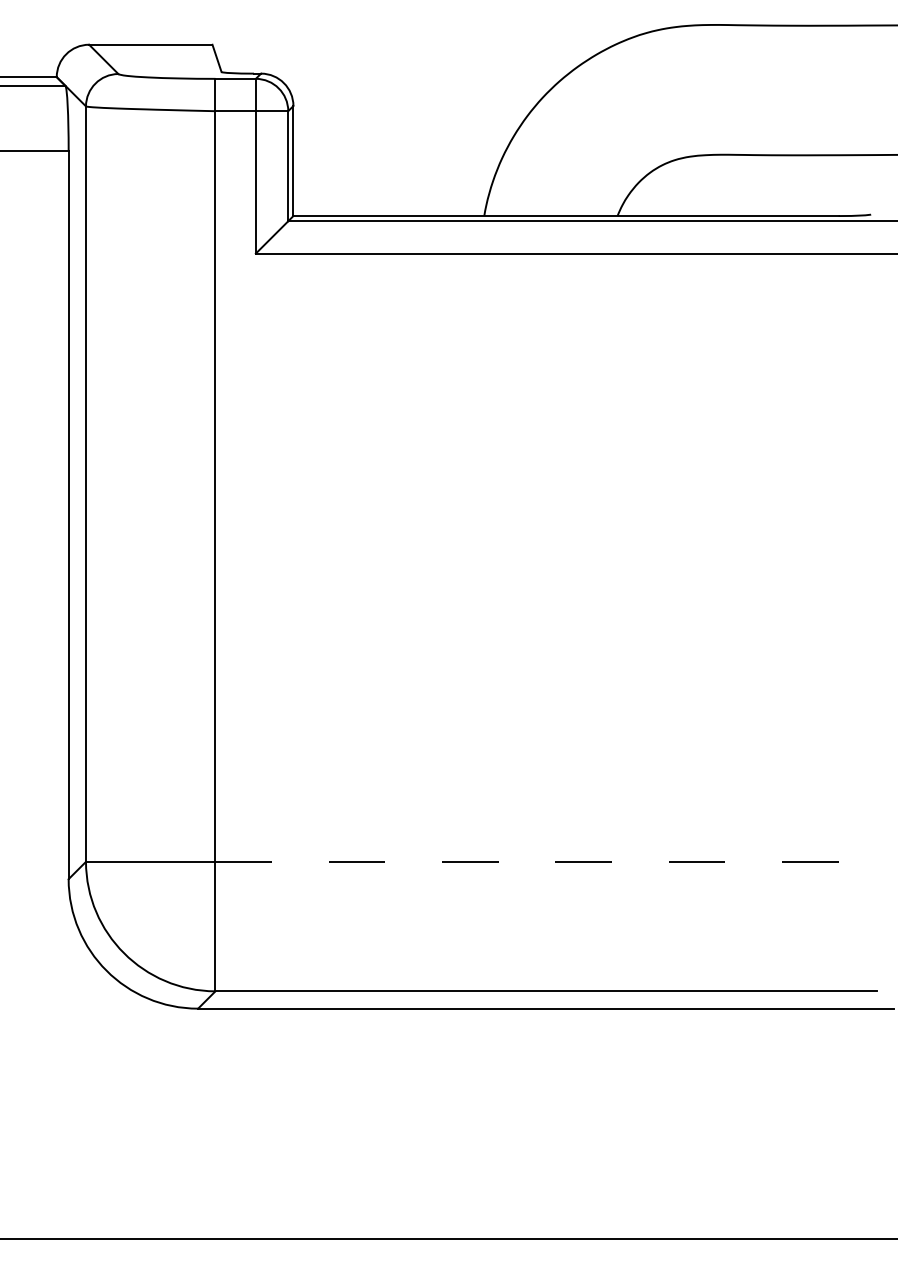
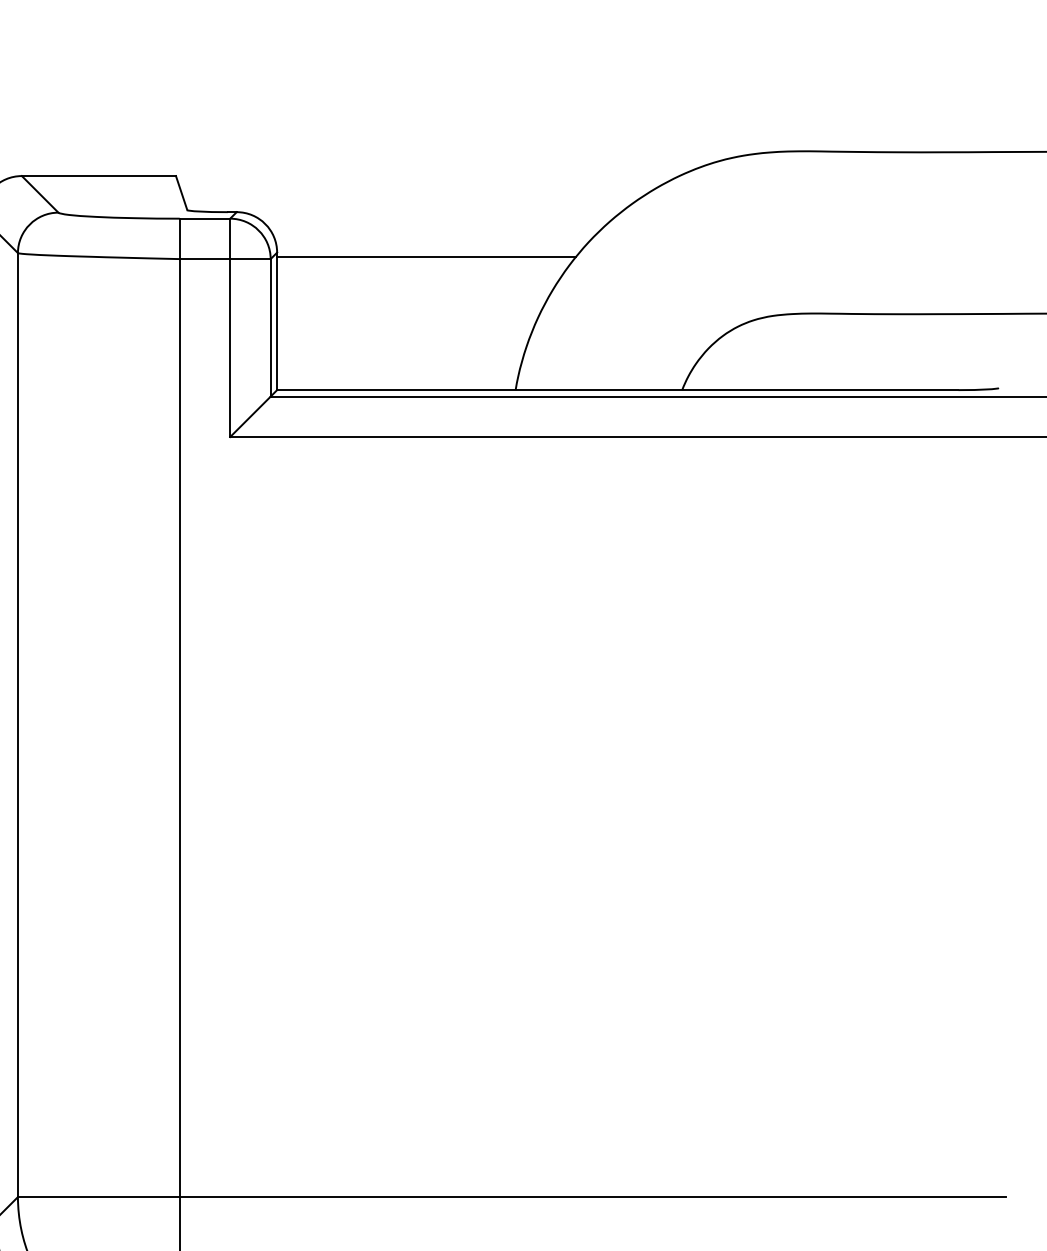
line: (412, 109) -> (425, 256), added
line: (546, 861) -> (593, 1196), dashed -> solid

